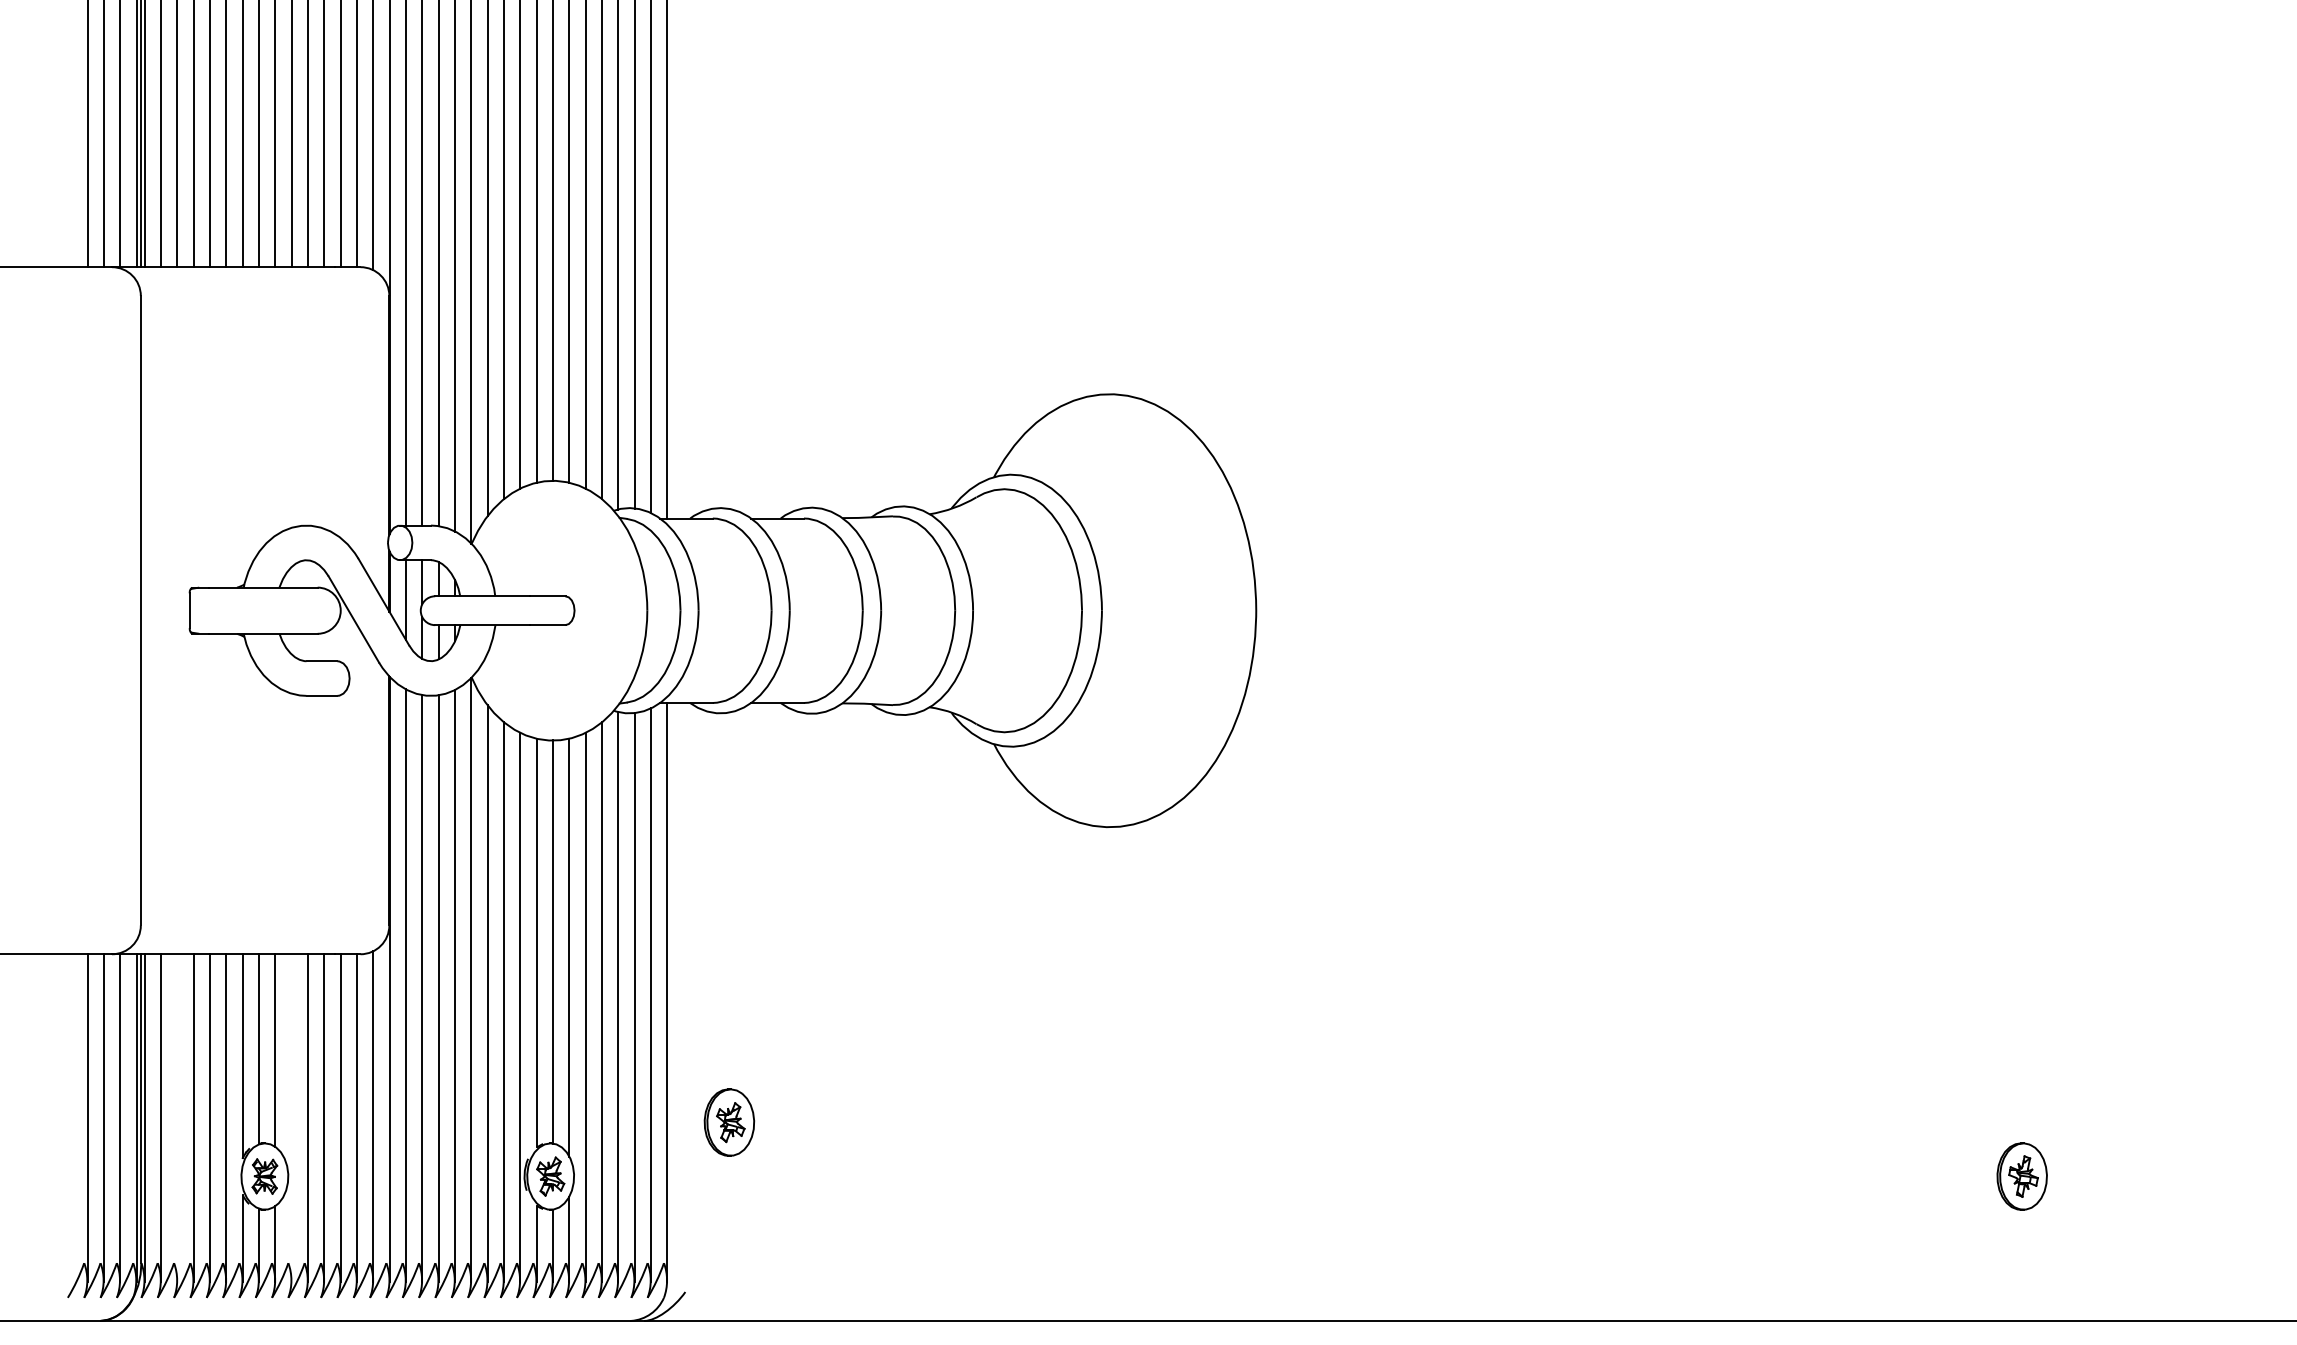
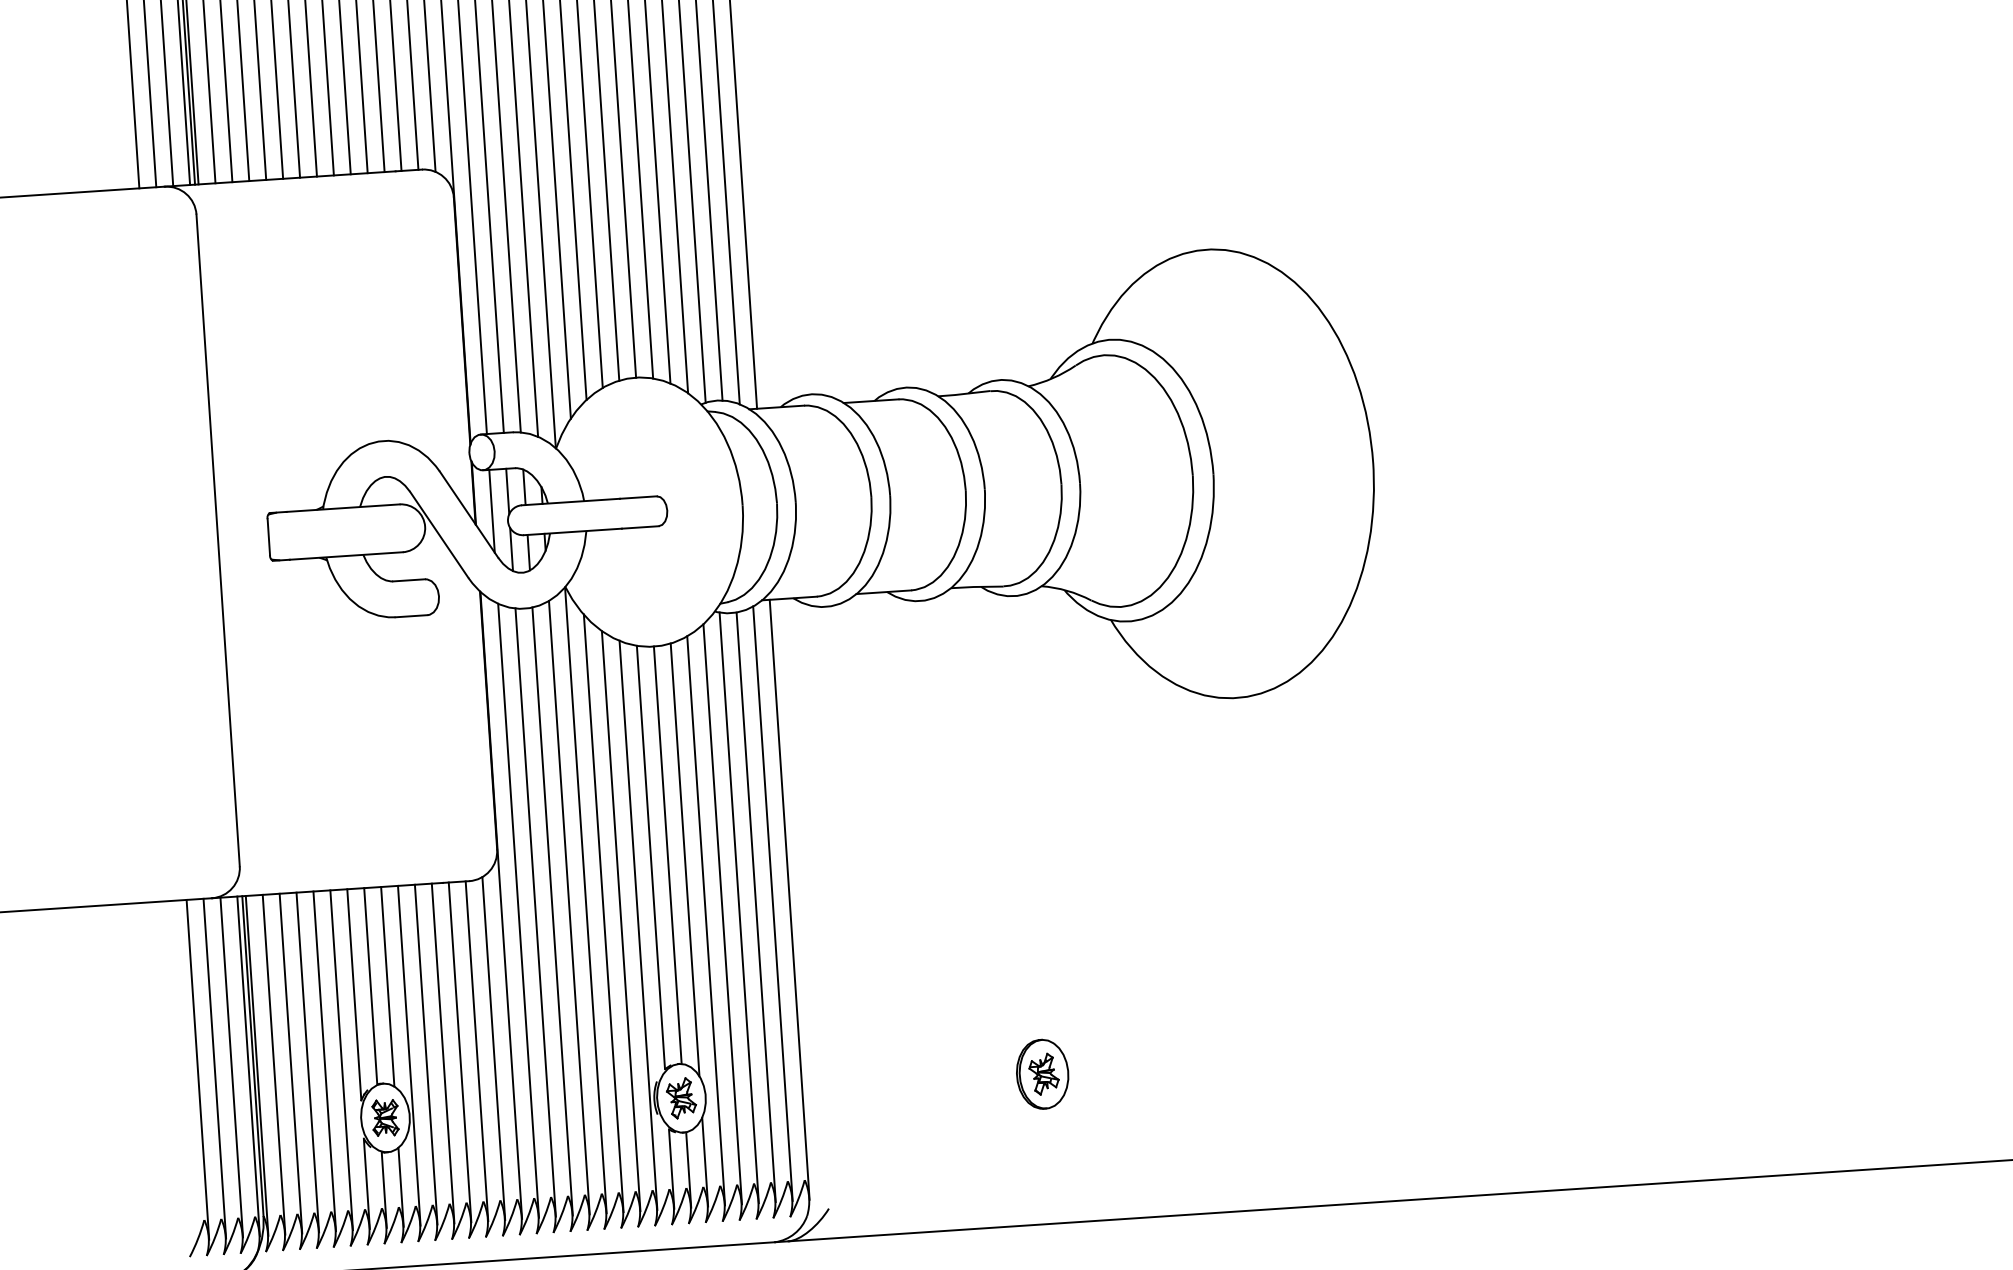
line: (177, 1118) -> (291, 1063), added
line: (291, 1118) -> (409, 1055), added
part: (729, 1122) -> (1042, 1074), moved

